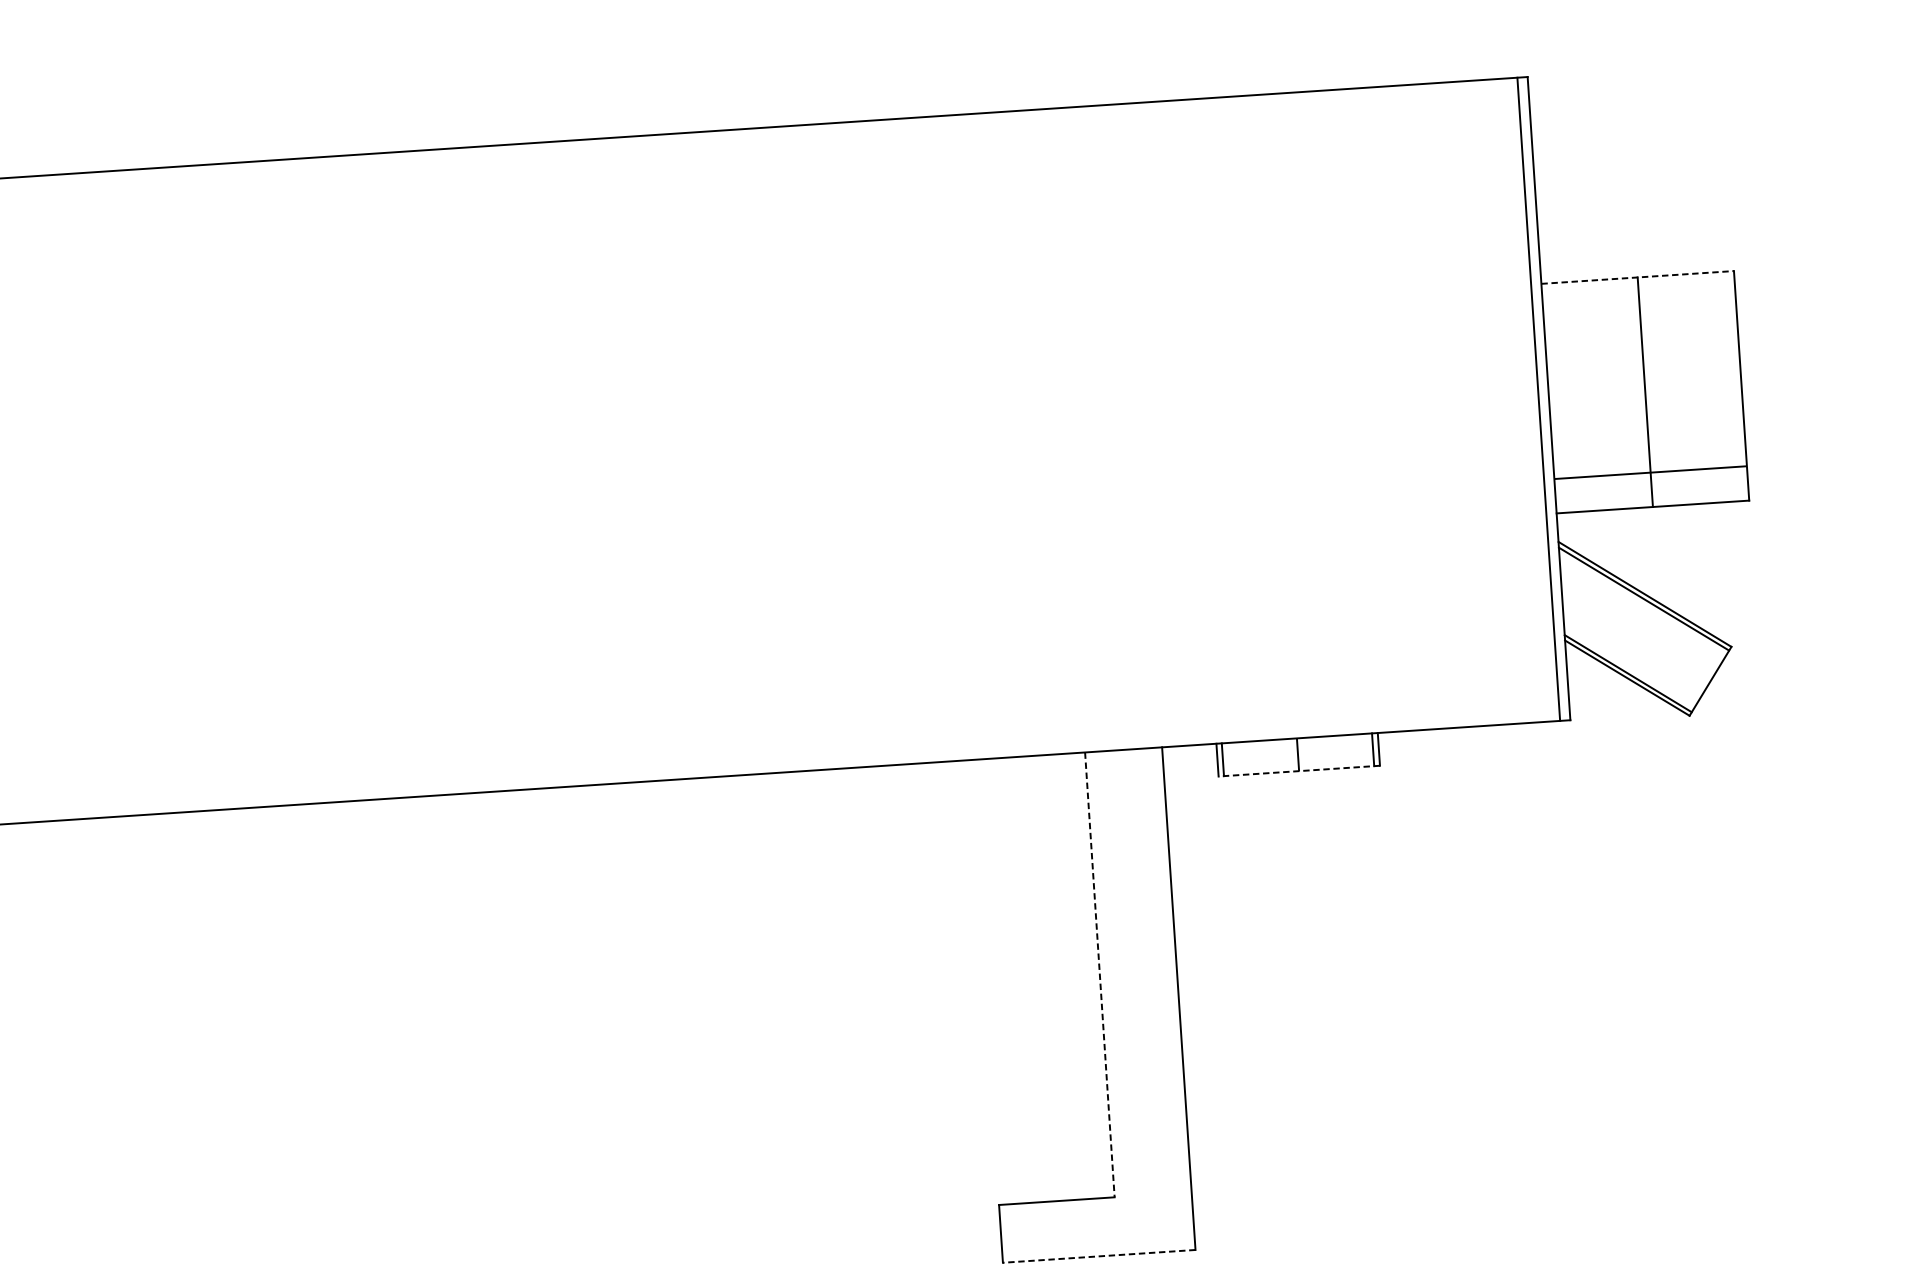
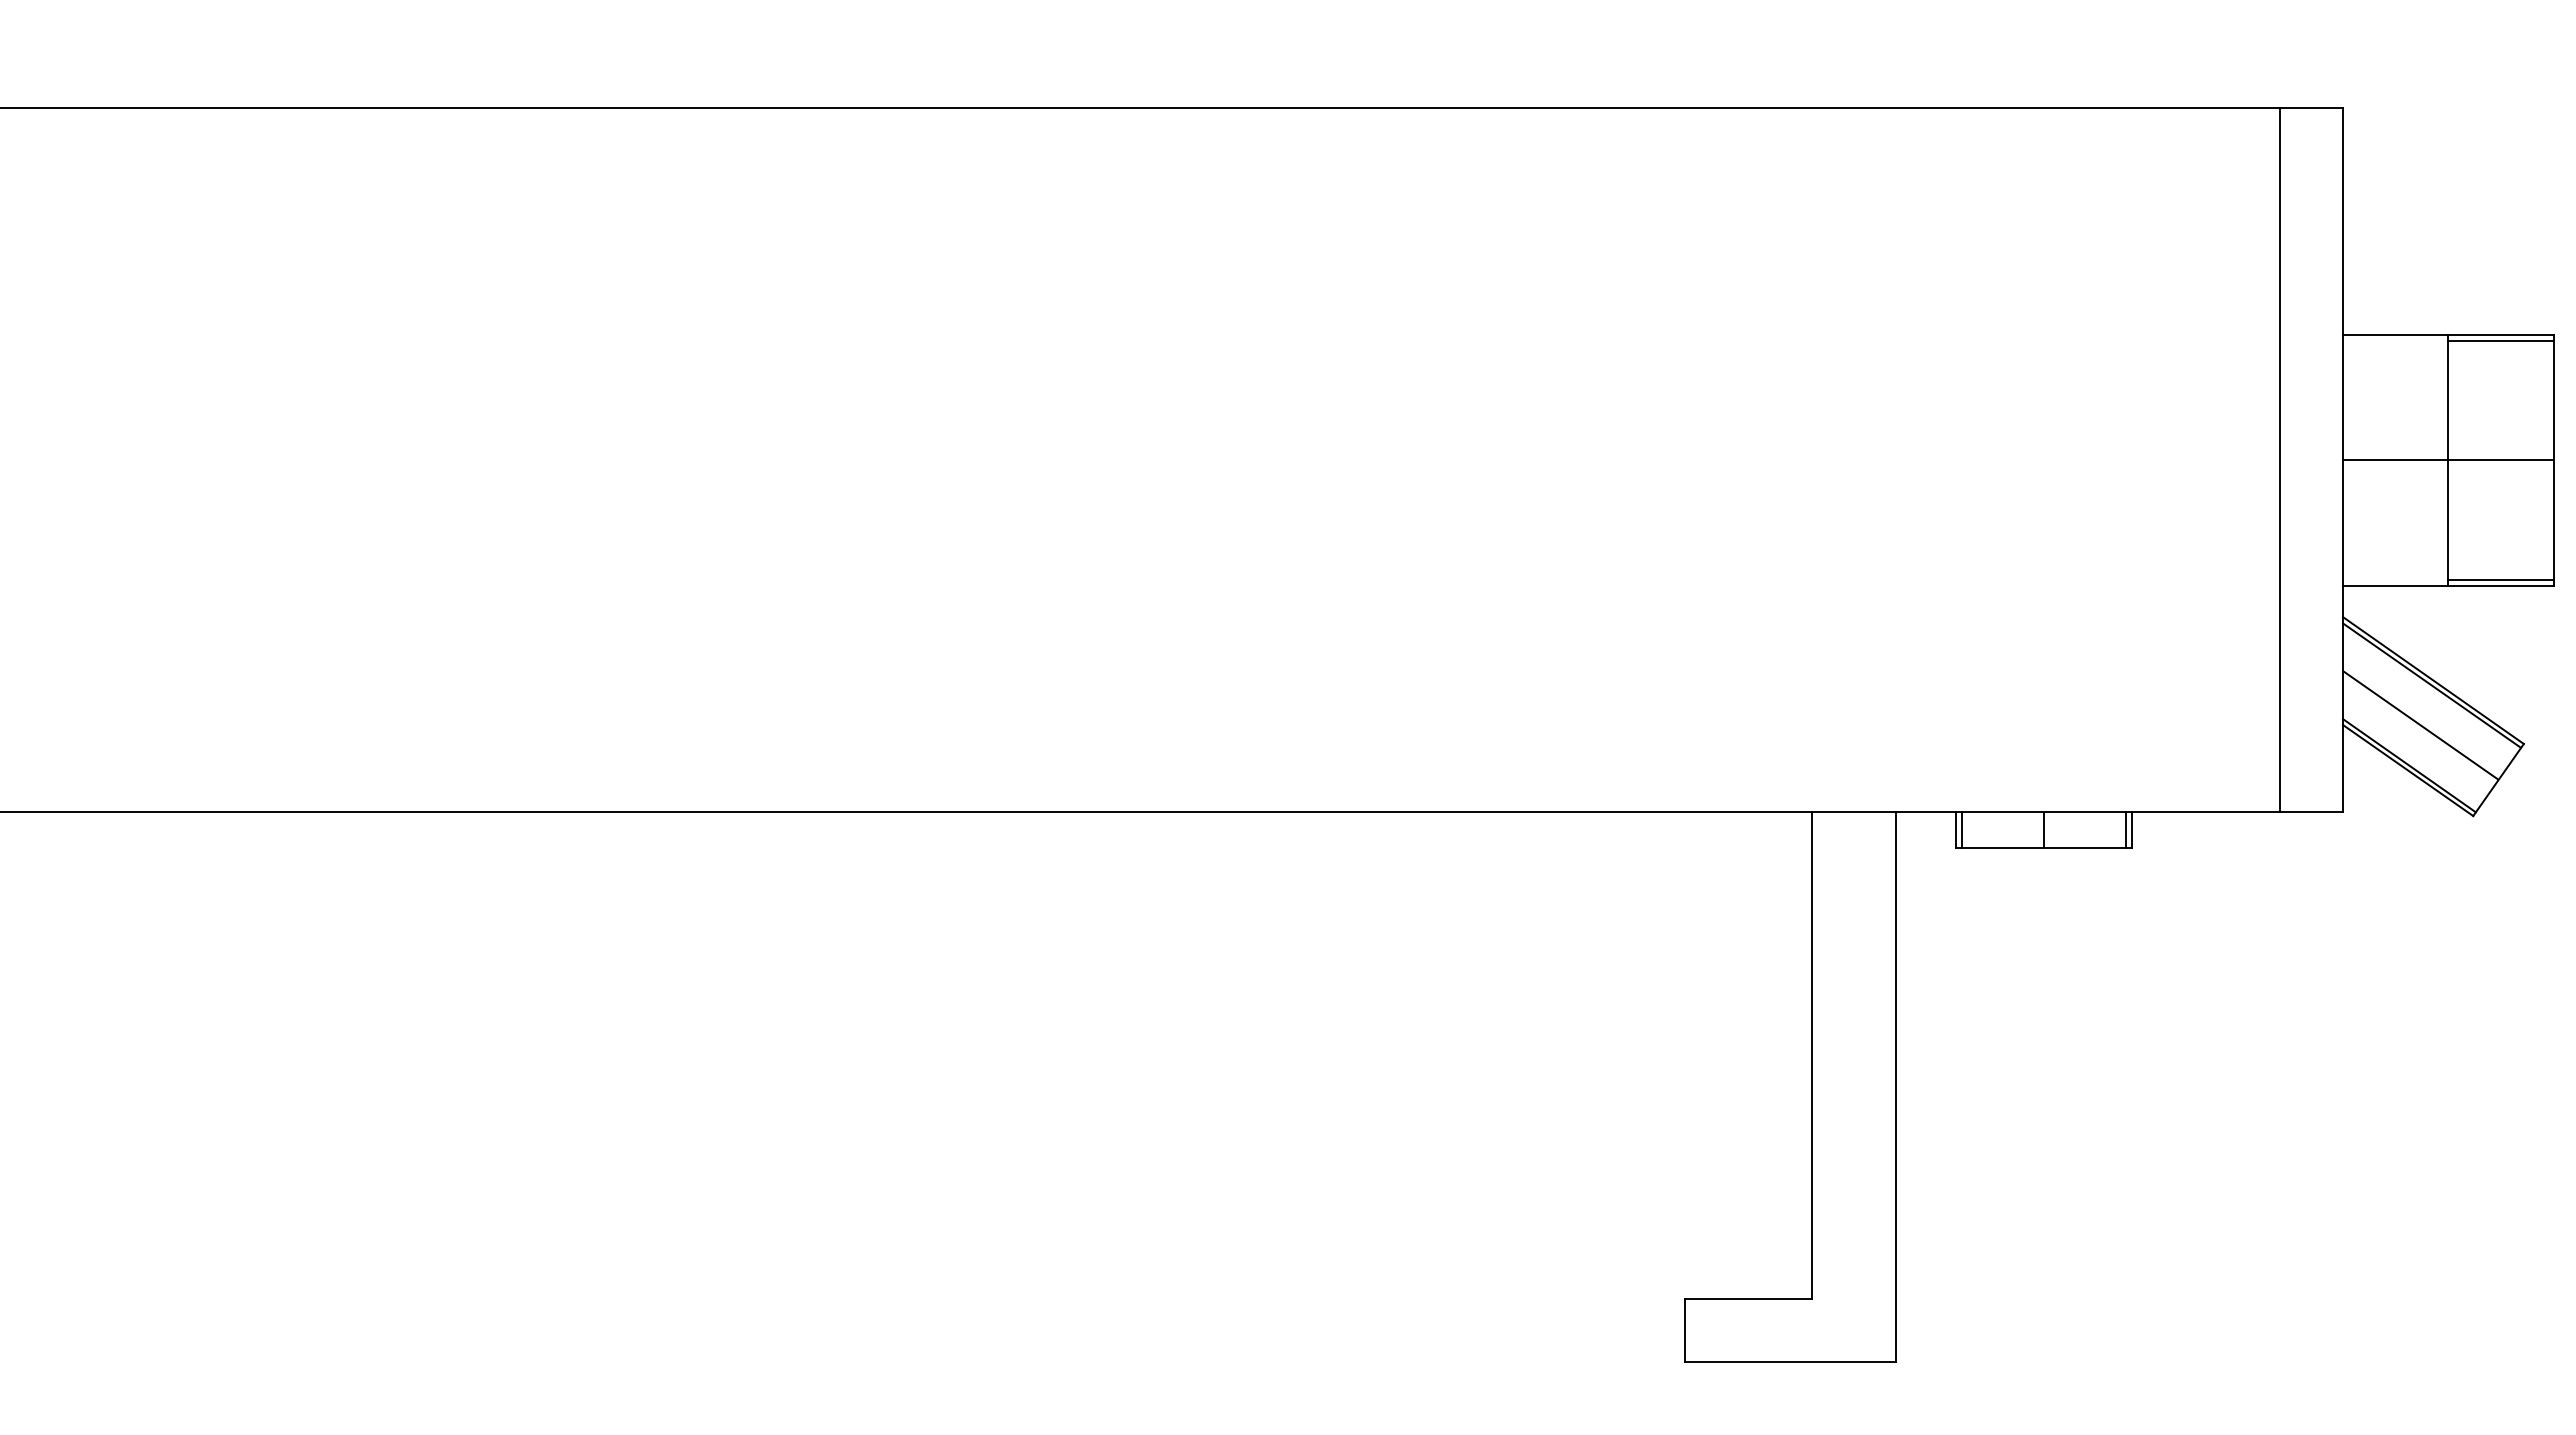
line: (1637, 277) -> (2448, 334), dashed -> solid
line: (1685, 280) -> (2500, 341), added
line: (1538, 399) -> (2279, 460), moved
line: (1650, 472) -> (2448, 460), moved
line: (1700, 498) -> (2500, 580), added
line: (1635, 636) -> (2420, 725), added
line: (1298, 771) -> (2043, 848), dashed -> solid
line: (1099, 975) -> (1811, 1056), dashed -> solid
line: (1098, 1256) -> (1790, 1362), dashed -> solid

